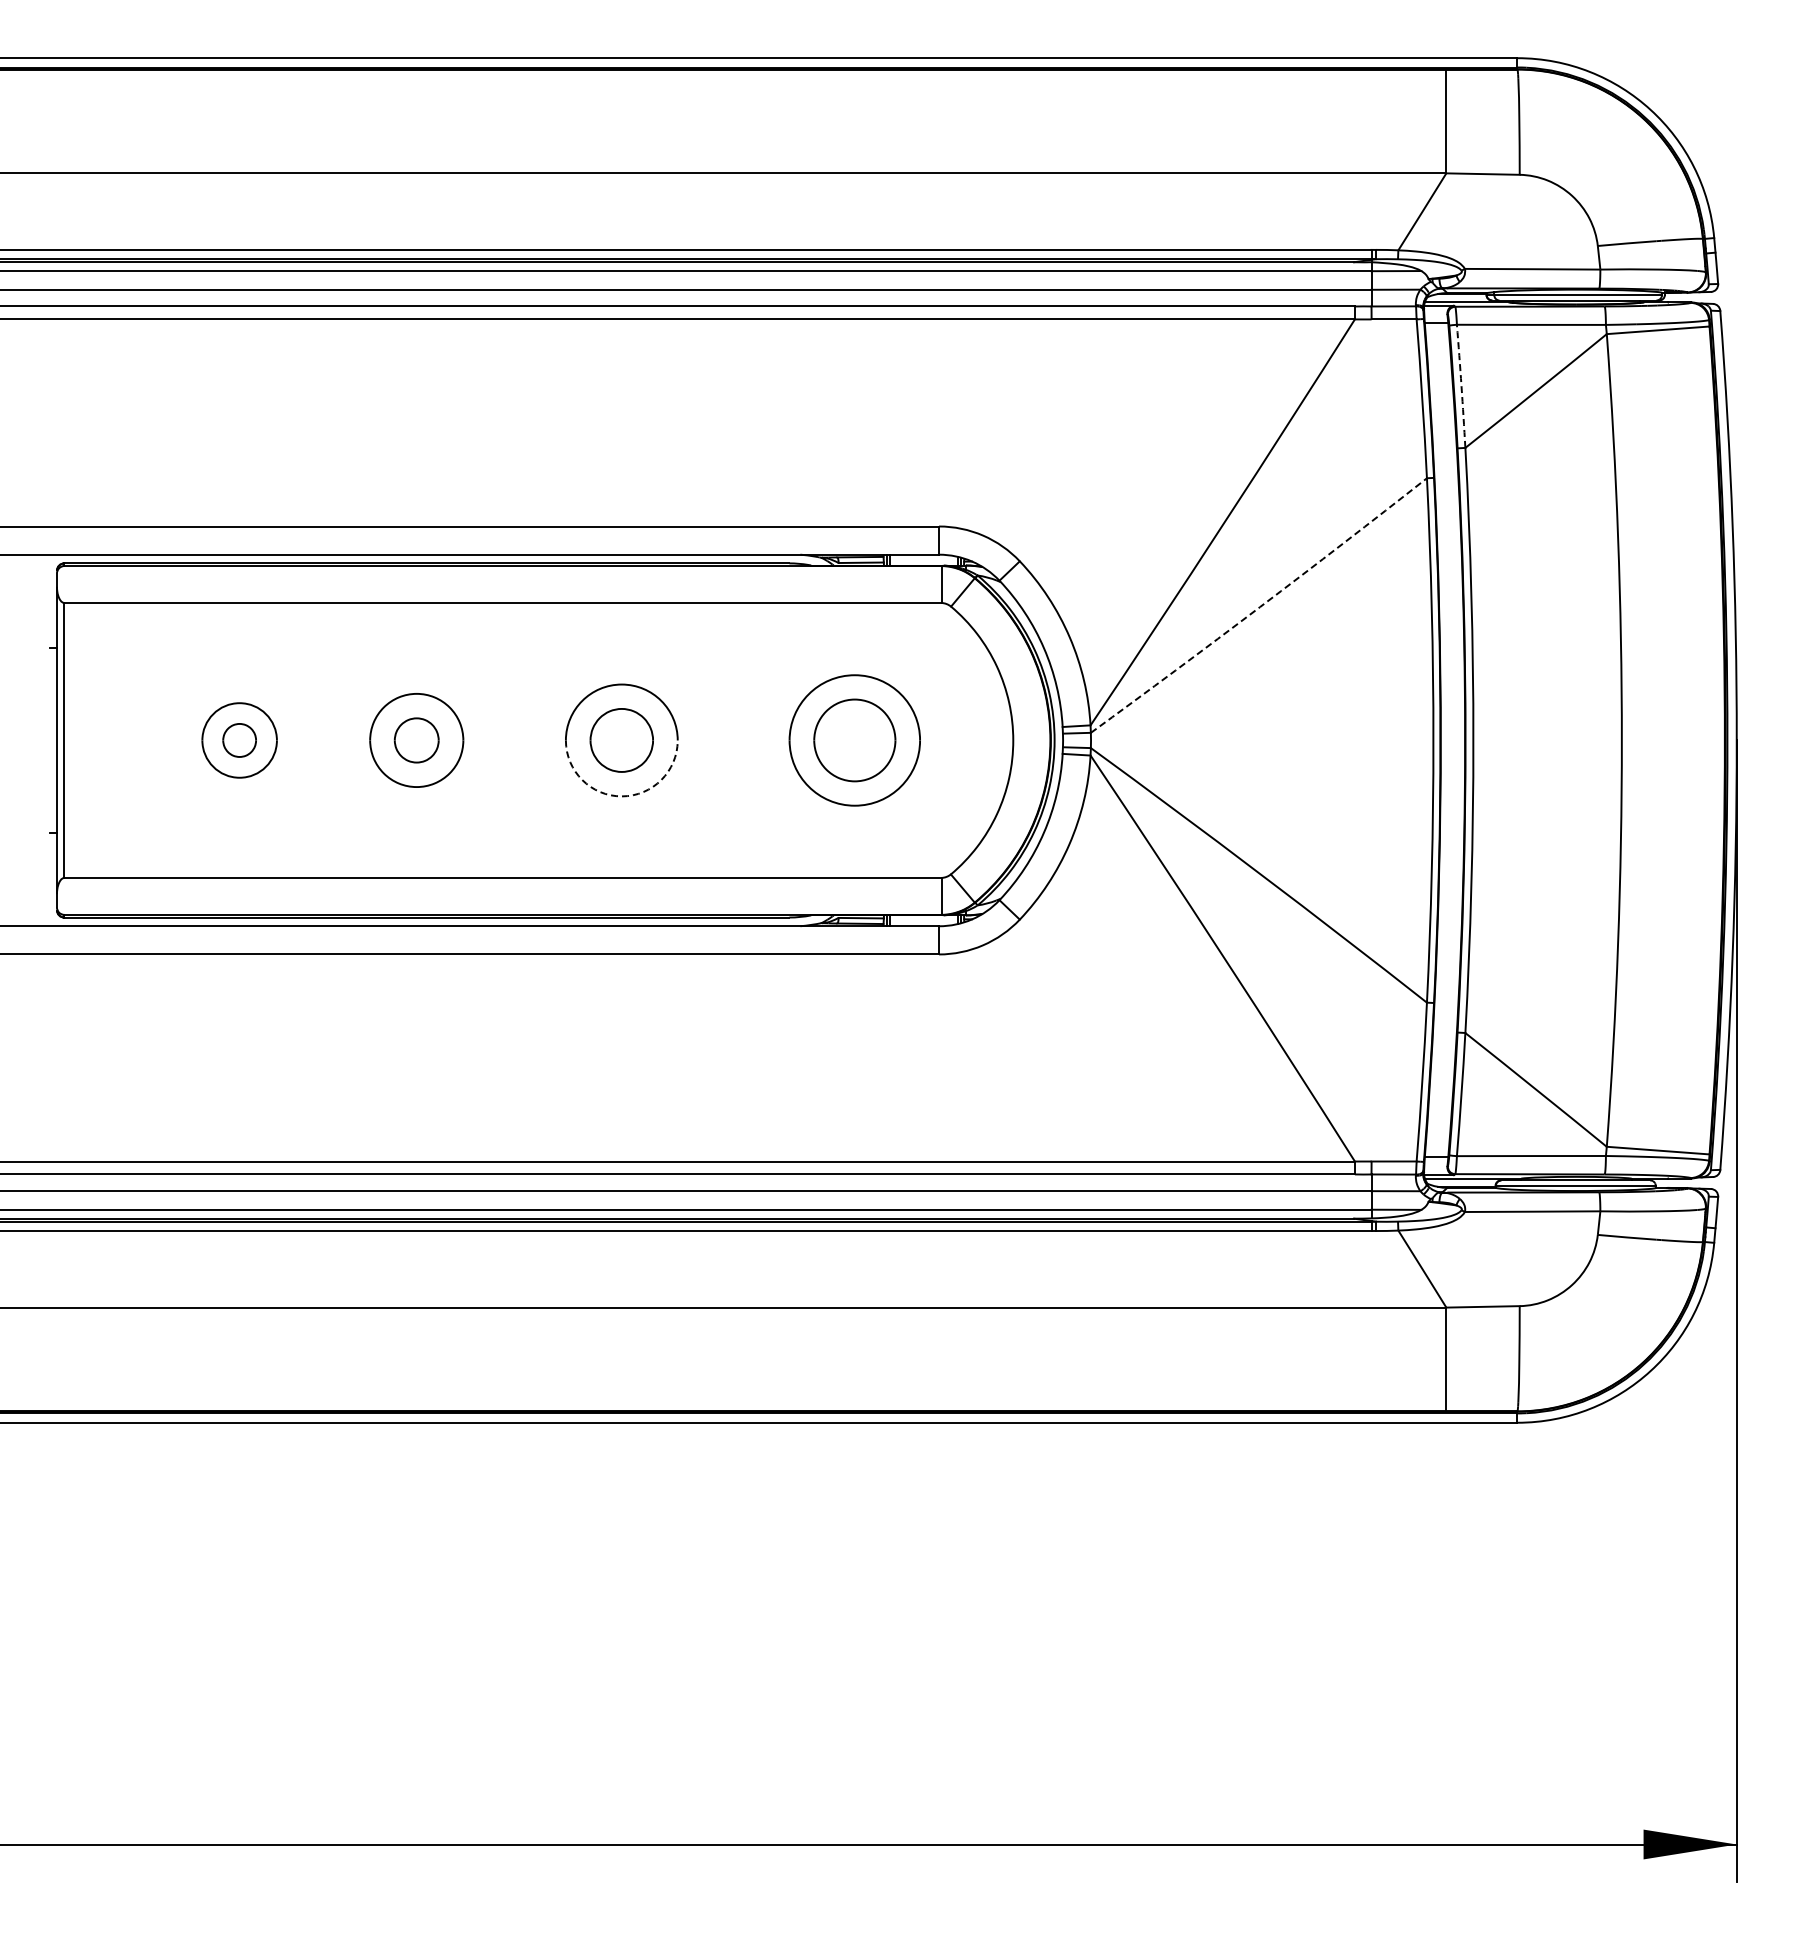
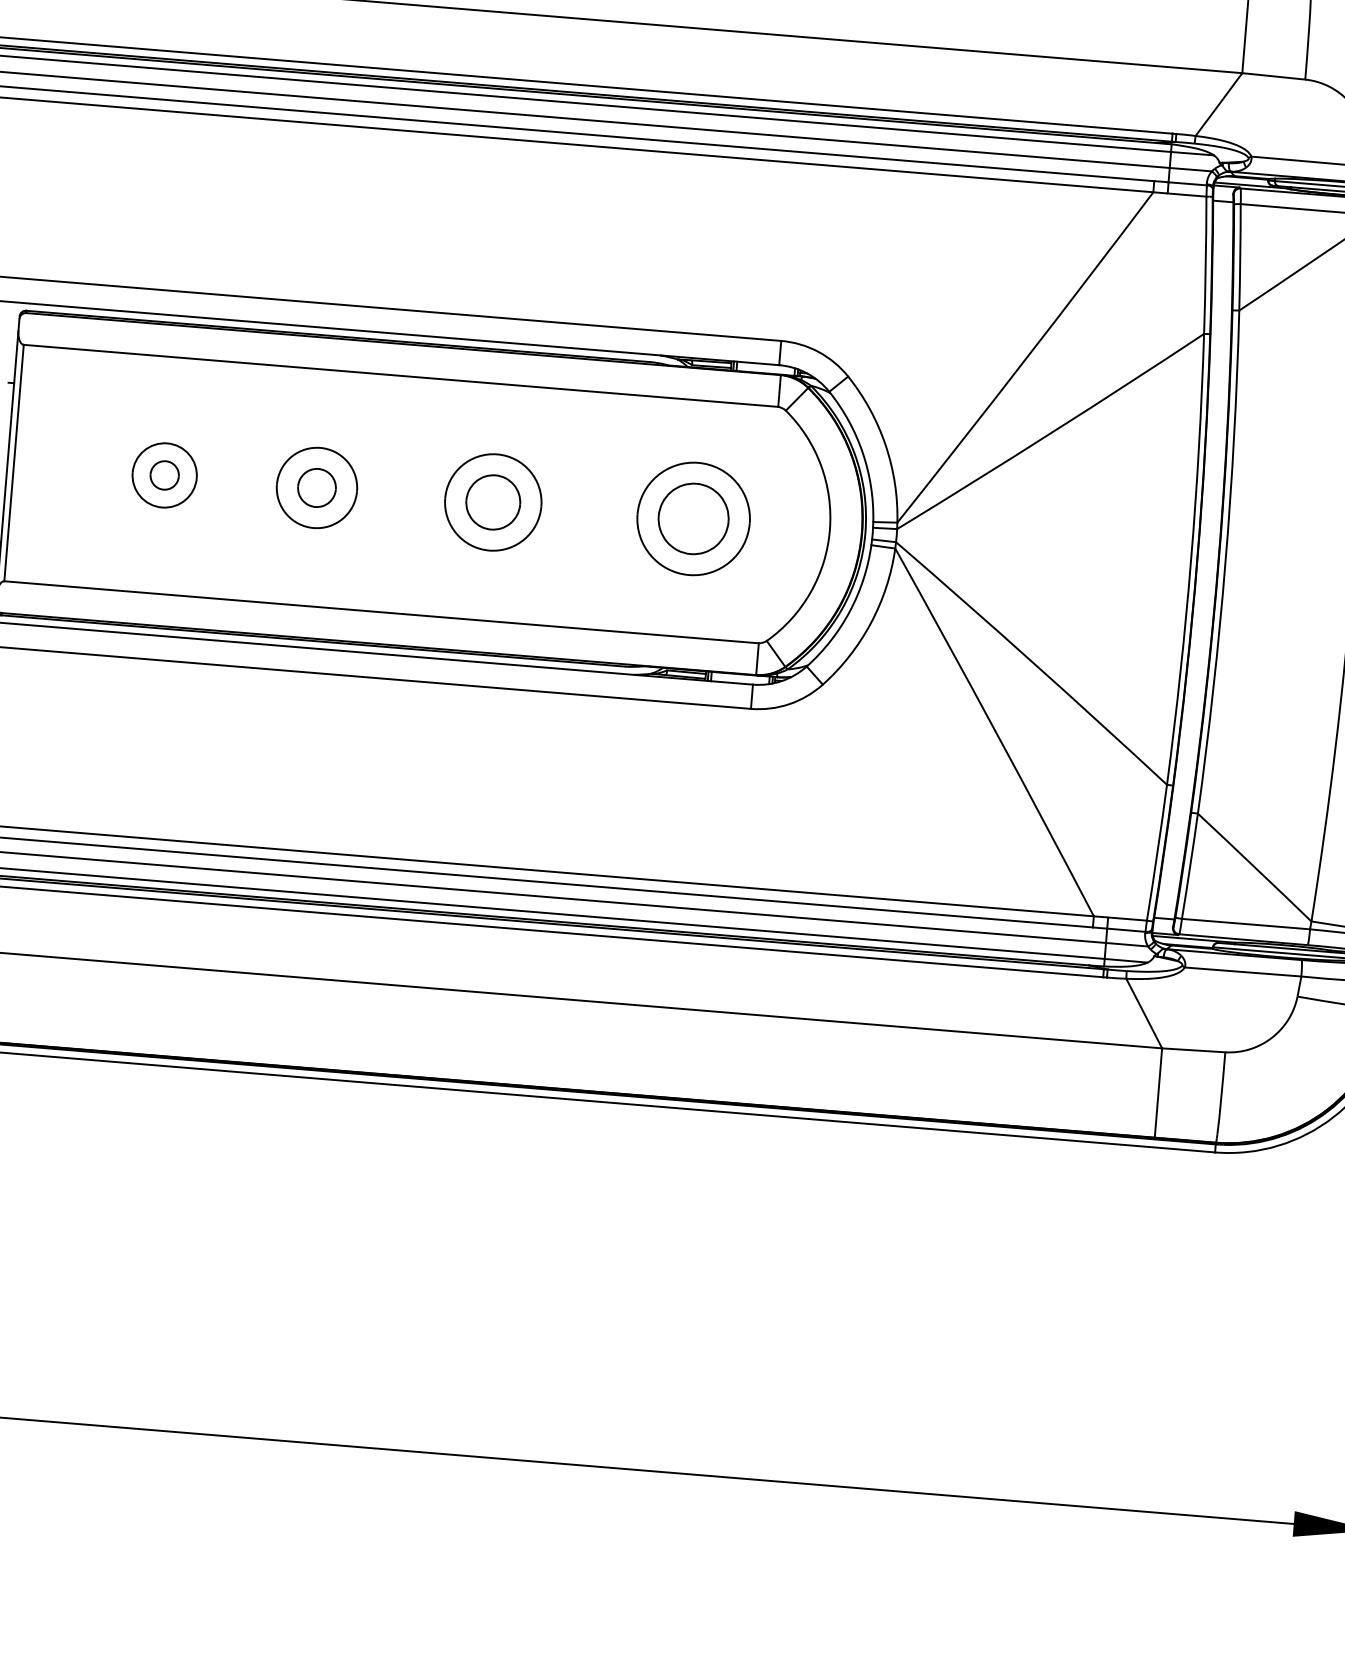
arc: (1461, 386) -> (1240, 257), dashed -> solid
arc: (1260, 607) -> (1051, 433), dashed -> solid
arc: (621, 796) -> (489, 550), dashed -> solid

